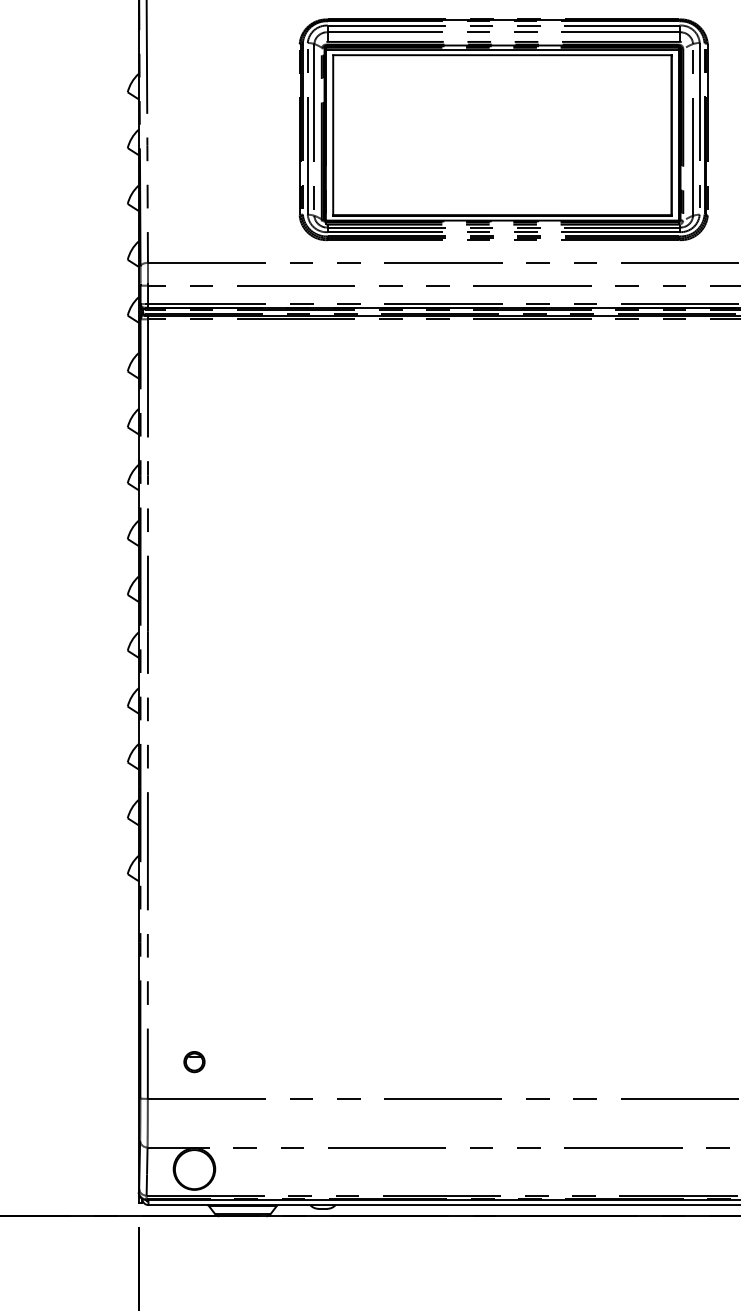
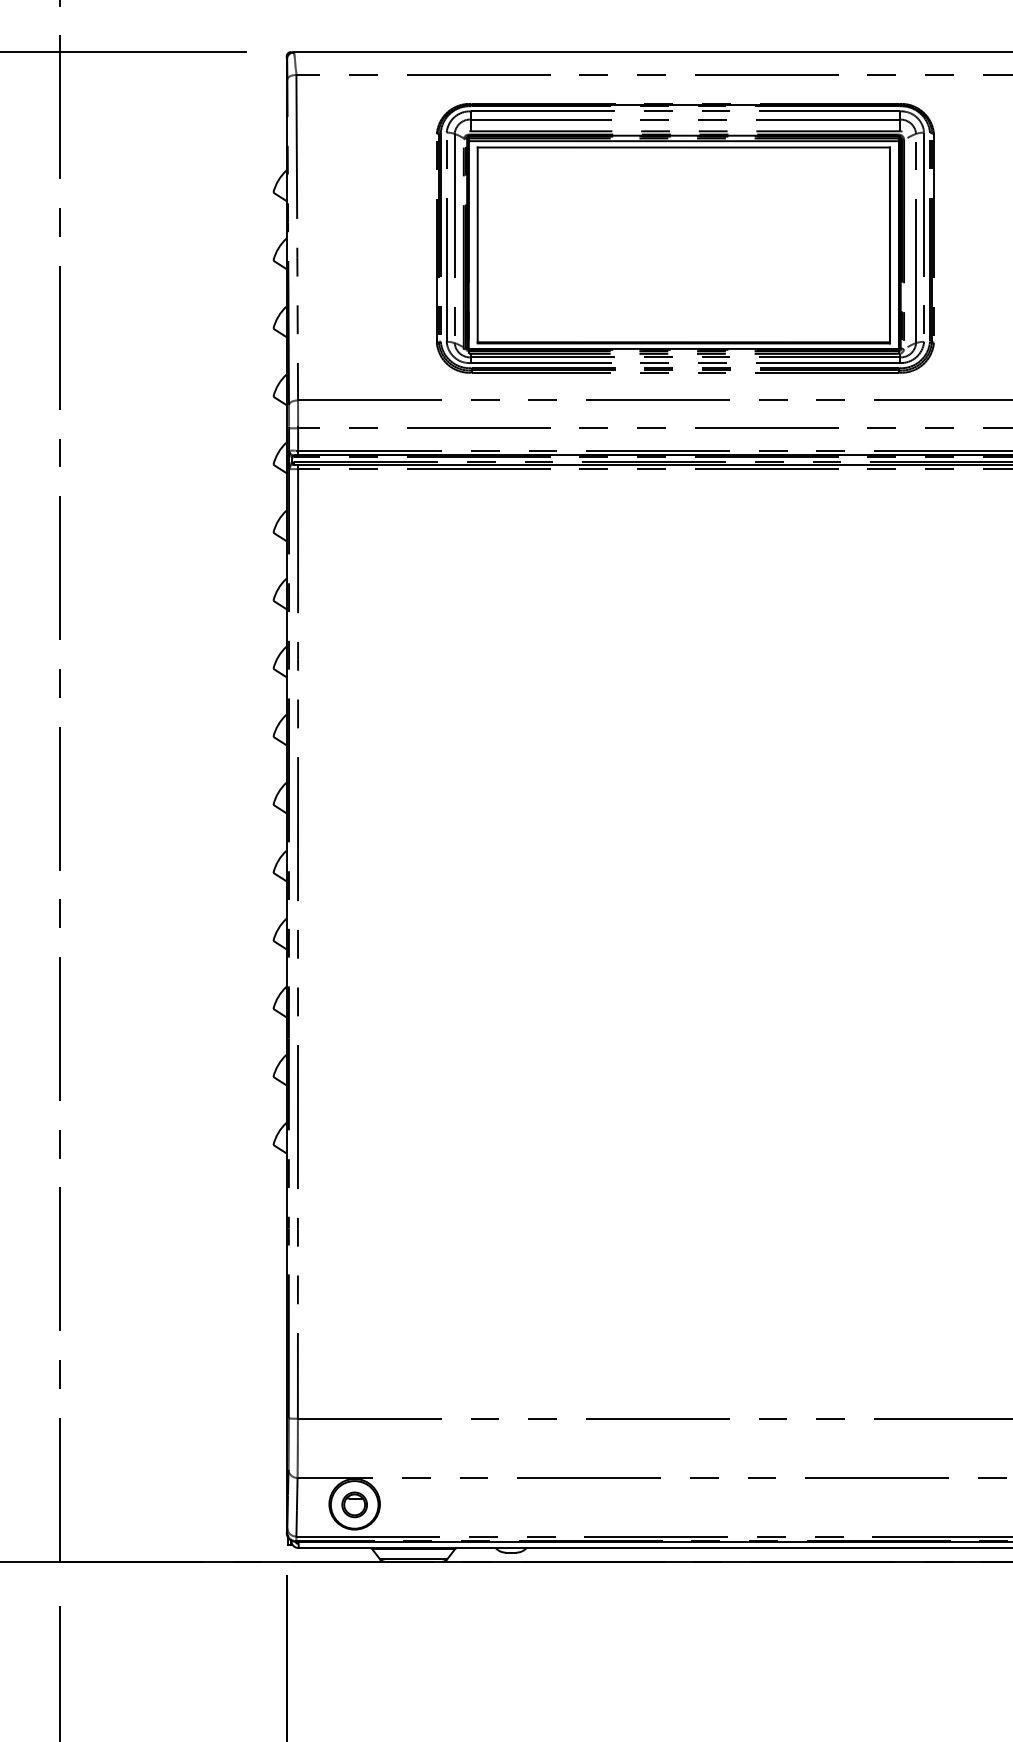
part: (503, 129) -> (685, 238), moved
part: (194, 1061) -> (354, 1504), moved

